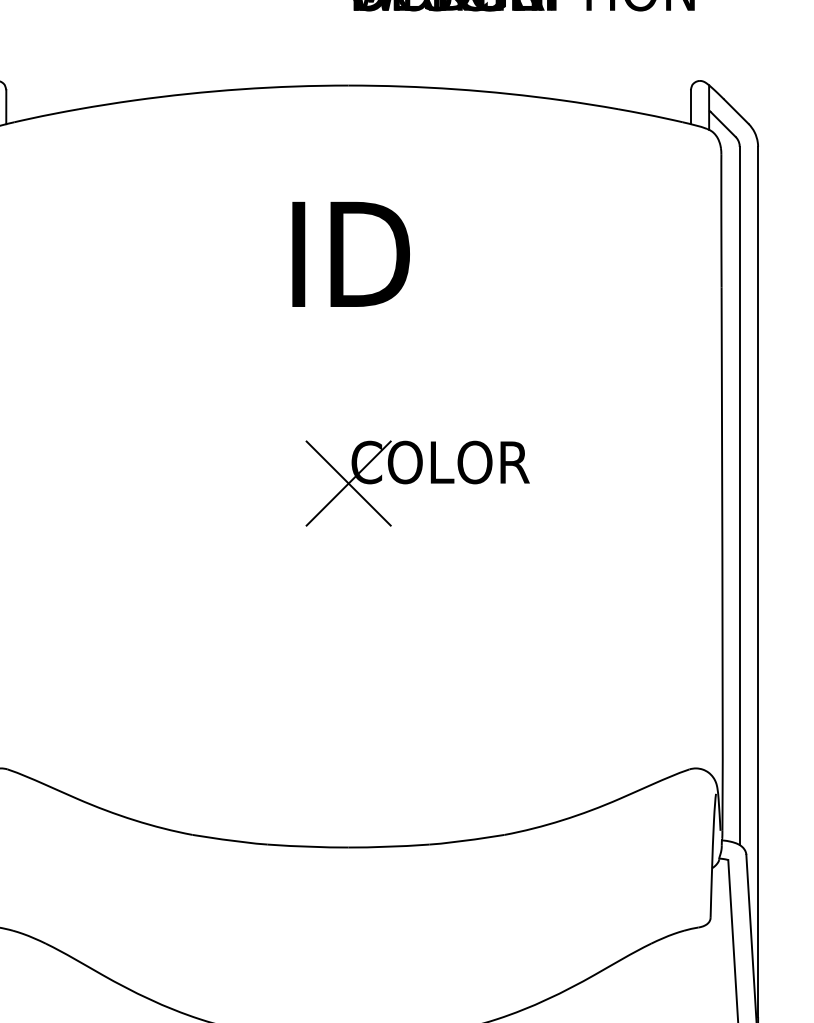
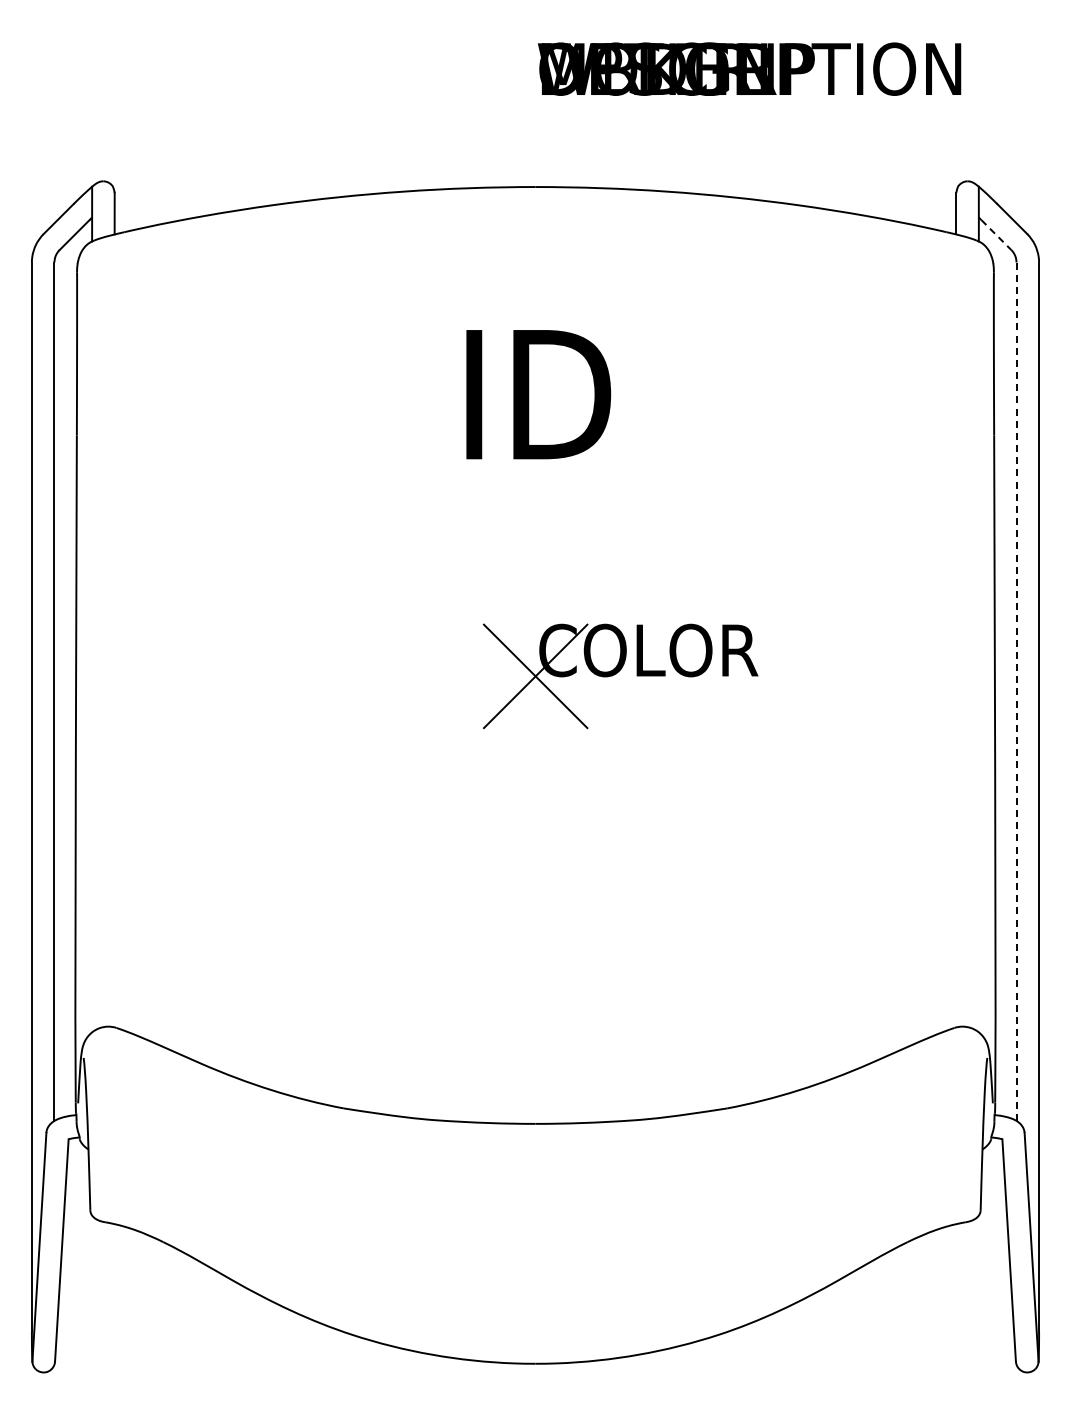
line: (723, 124) -> (996, 235), solid -> dashed
line: (739, 496) -> (1016, 692), solid -> dashed

